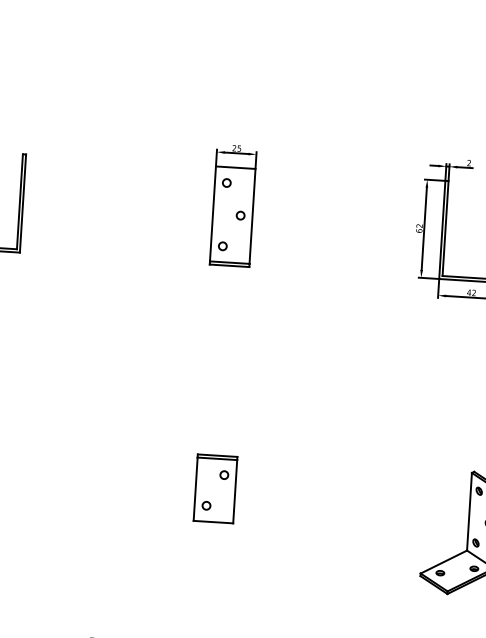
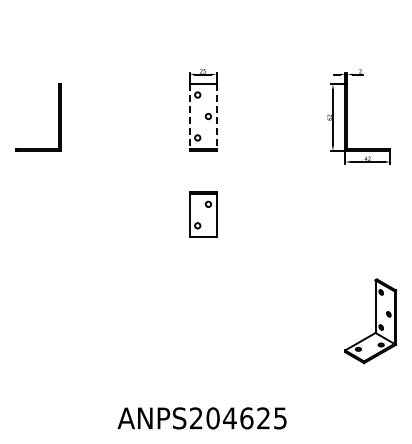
line: (212, 215) -> (189, 117), solid -> dashed
line: (252, 217) -> (216, 117), solid -> dashed
part: (216, 489) -> (203, 214), moved

